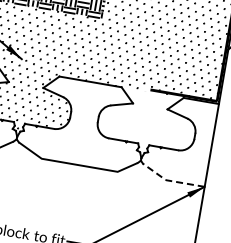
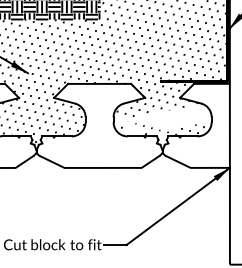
hatch: (145, 117) -> (159, 109), added
line: (170, 180) -> (195, 167), dashed -> solid

